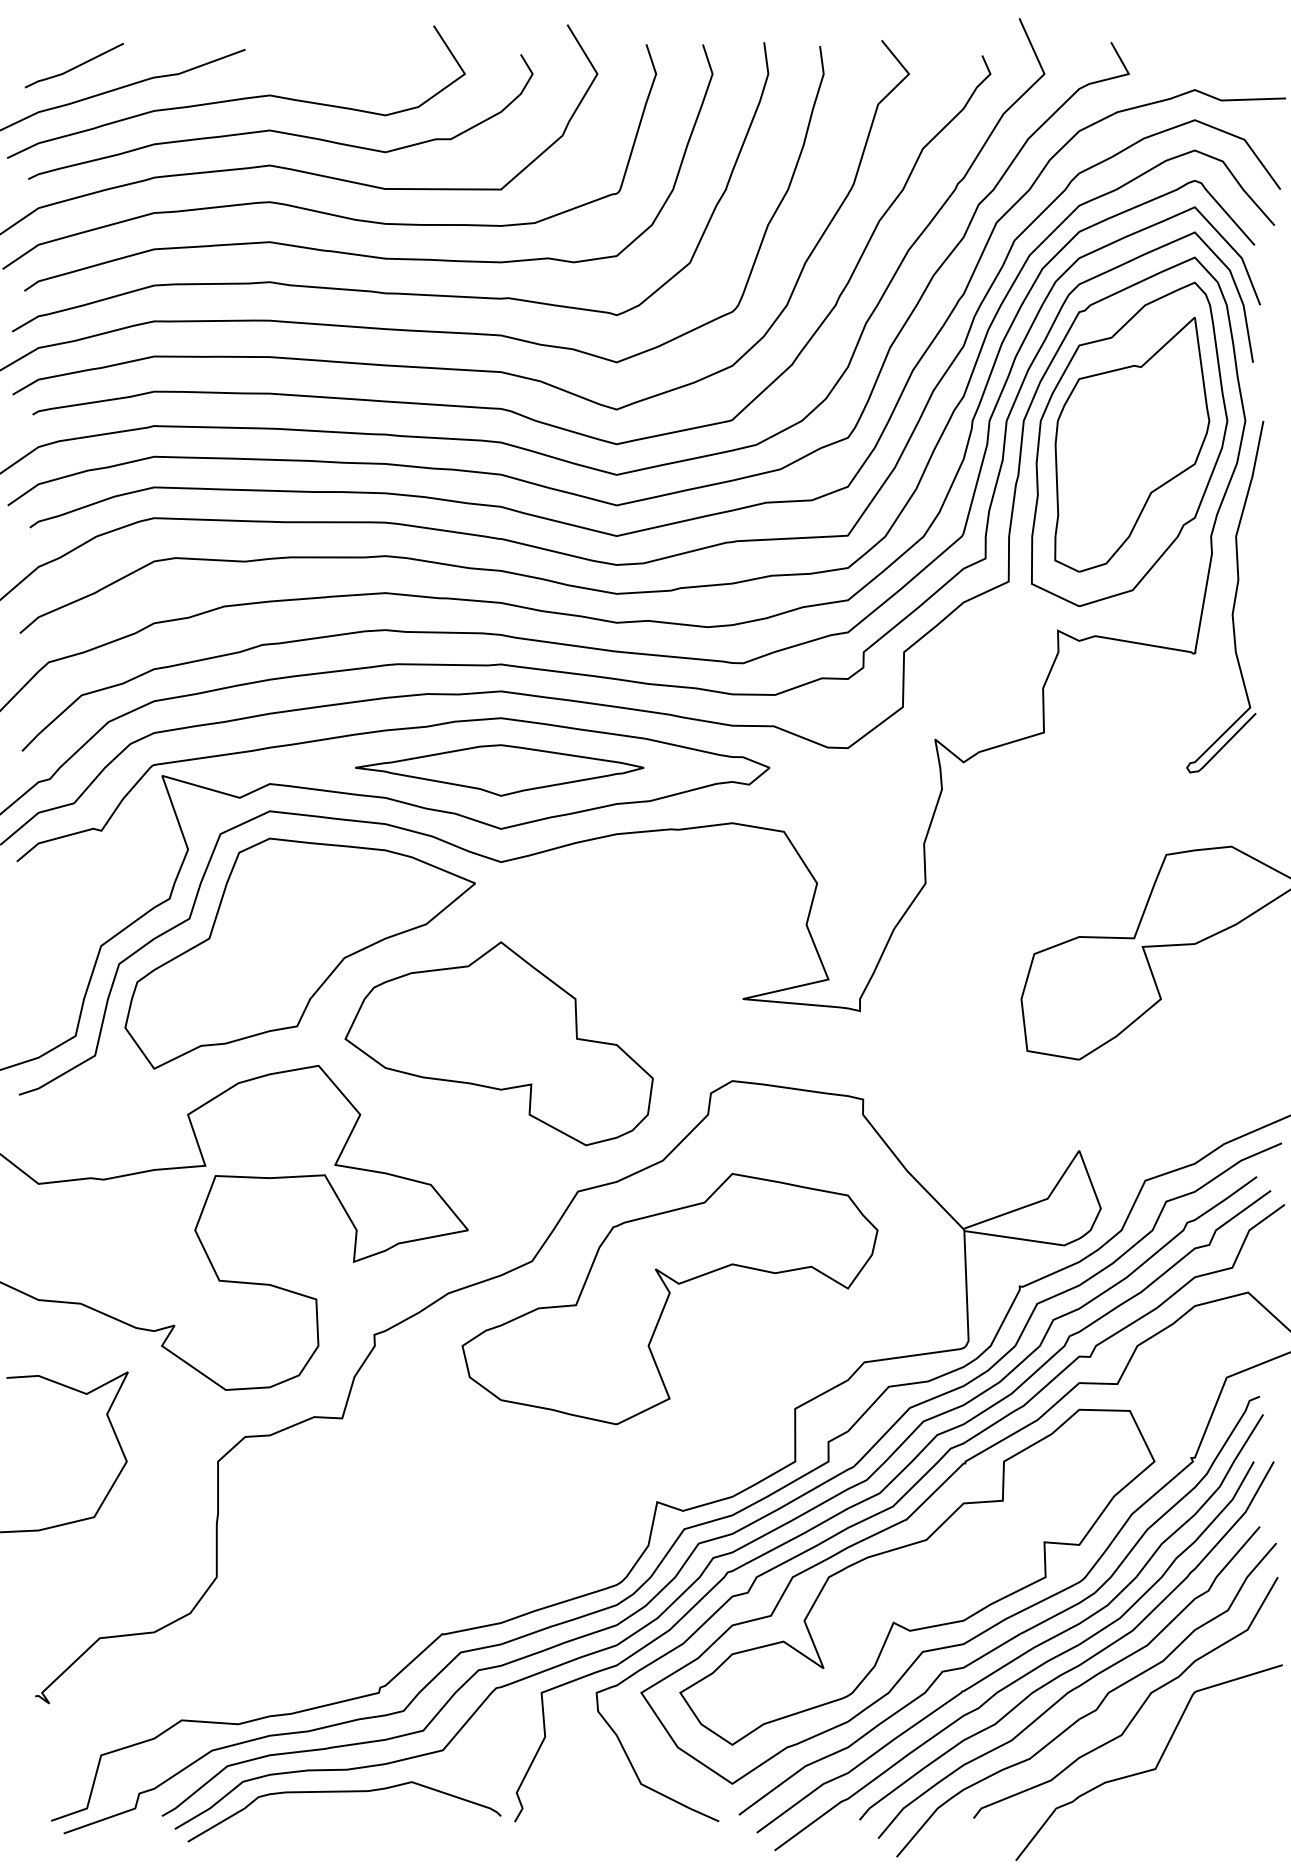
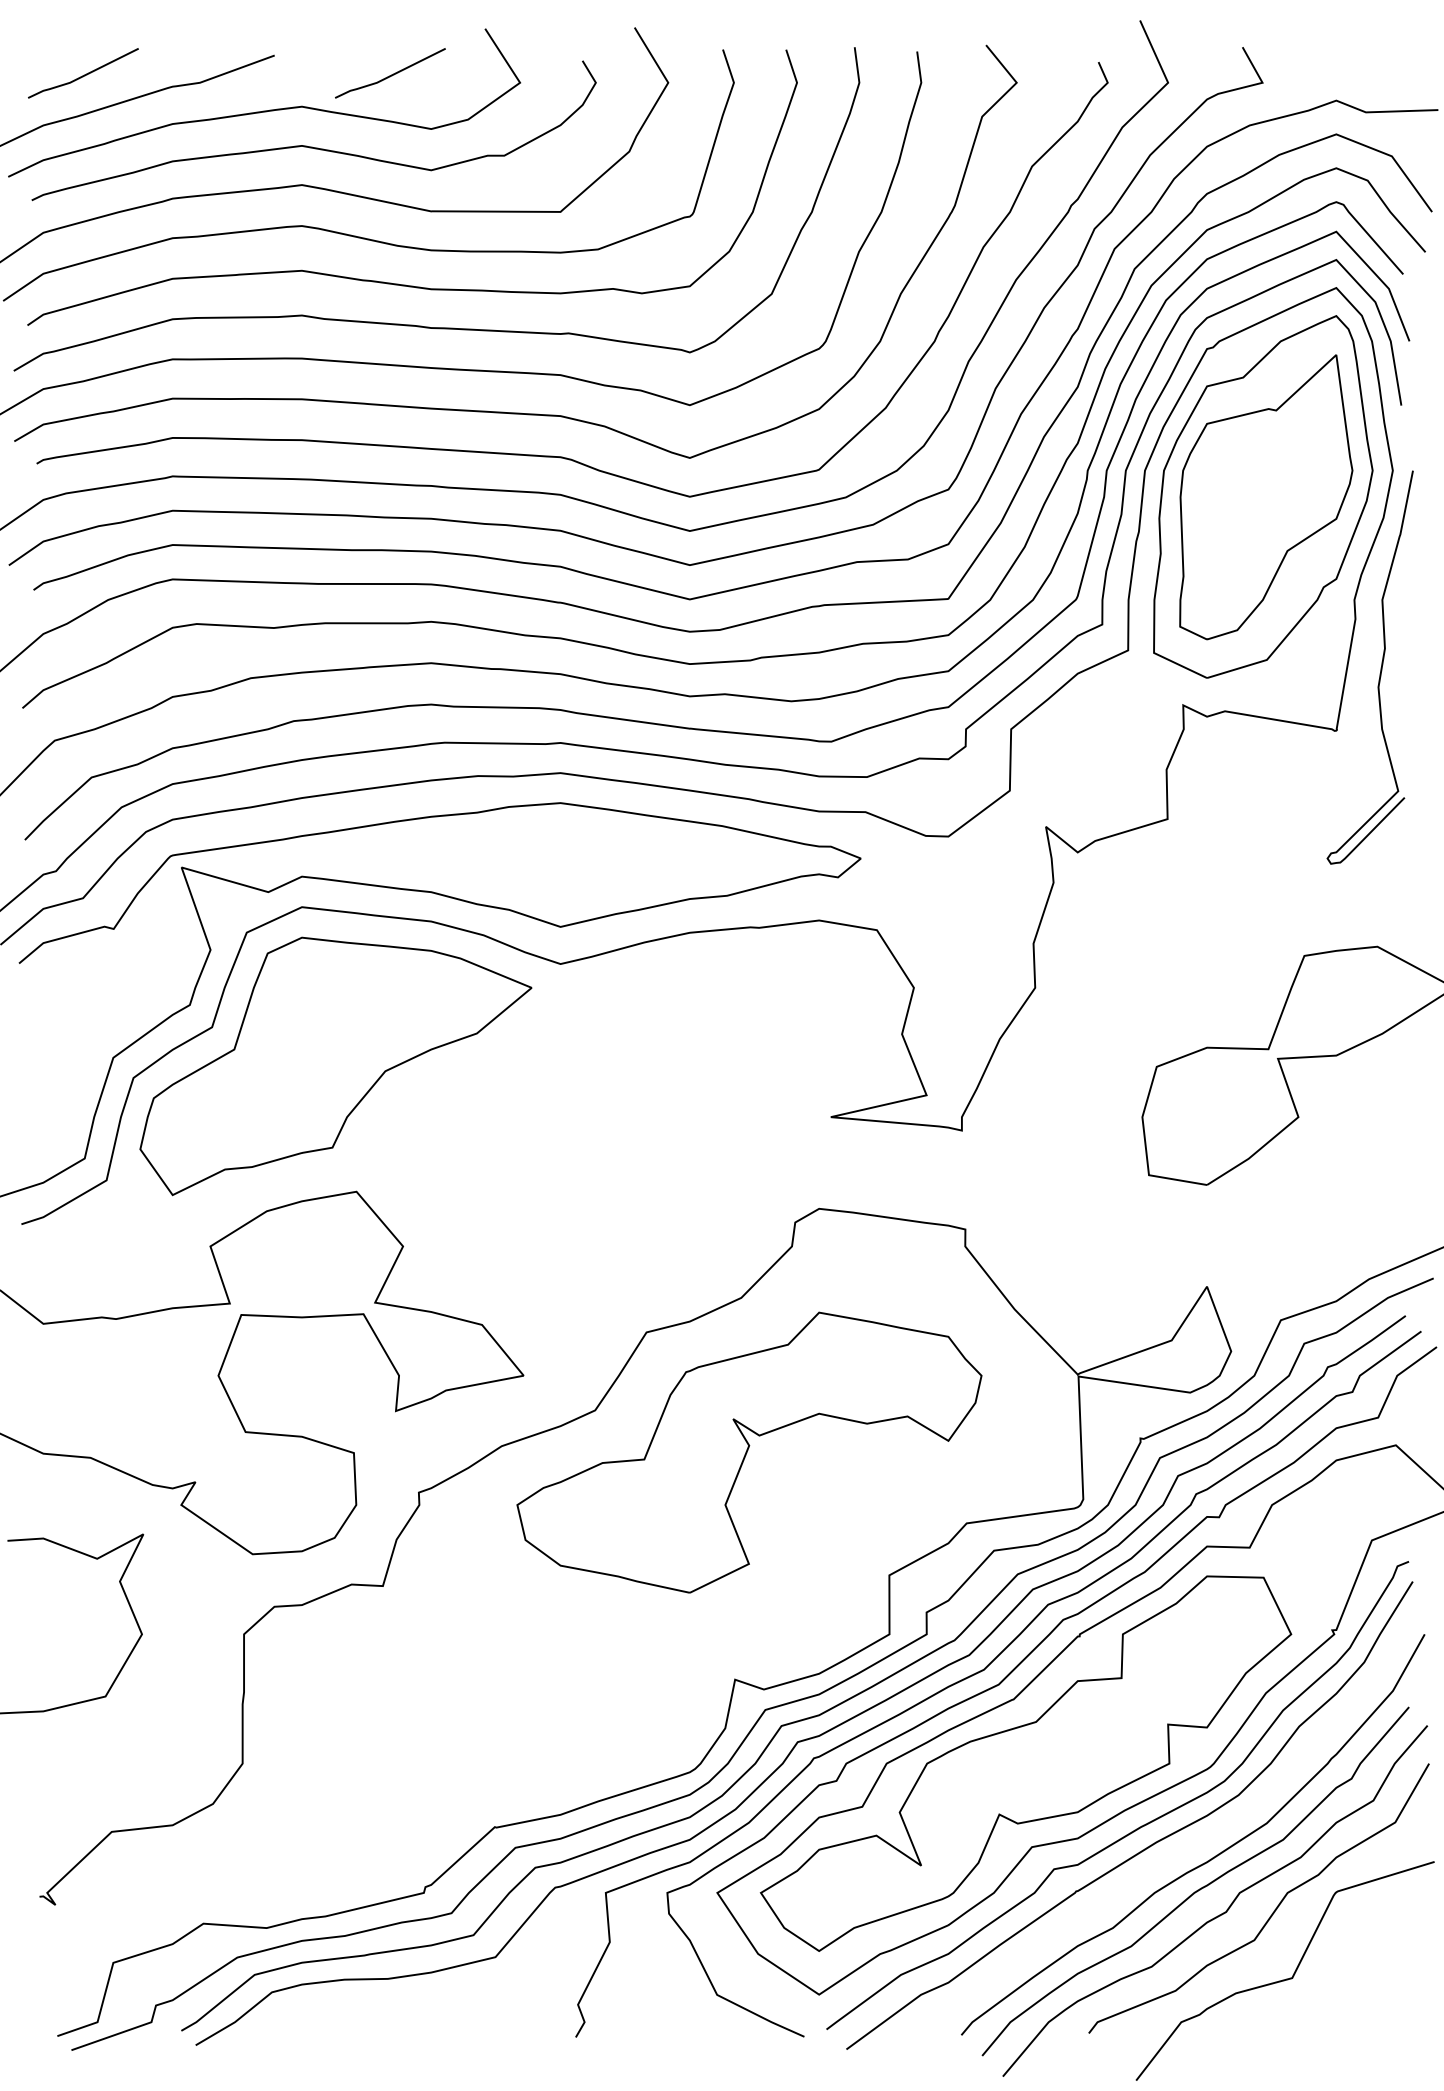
line: (349, 66) -> (391, 74), added
part: (499, 770) -> (558, 861), removed
part: (499, 1043) -> (558, 1166), removed
curve: (1026, 1672) -> (1148, 1870), removed
curve: (344, 1792) -> (385, 2004), removed

